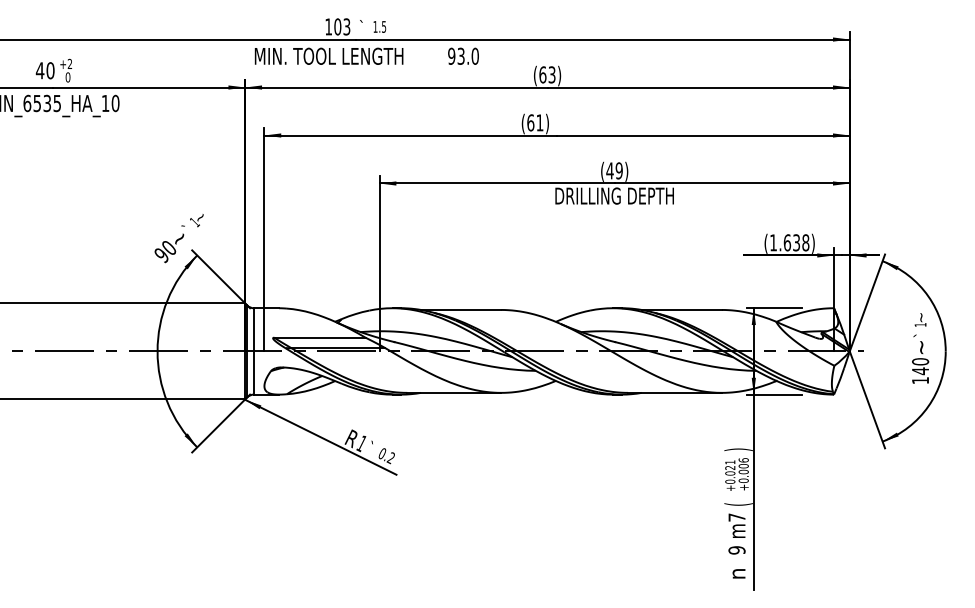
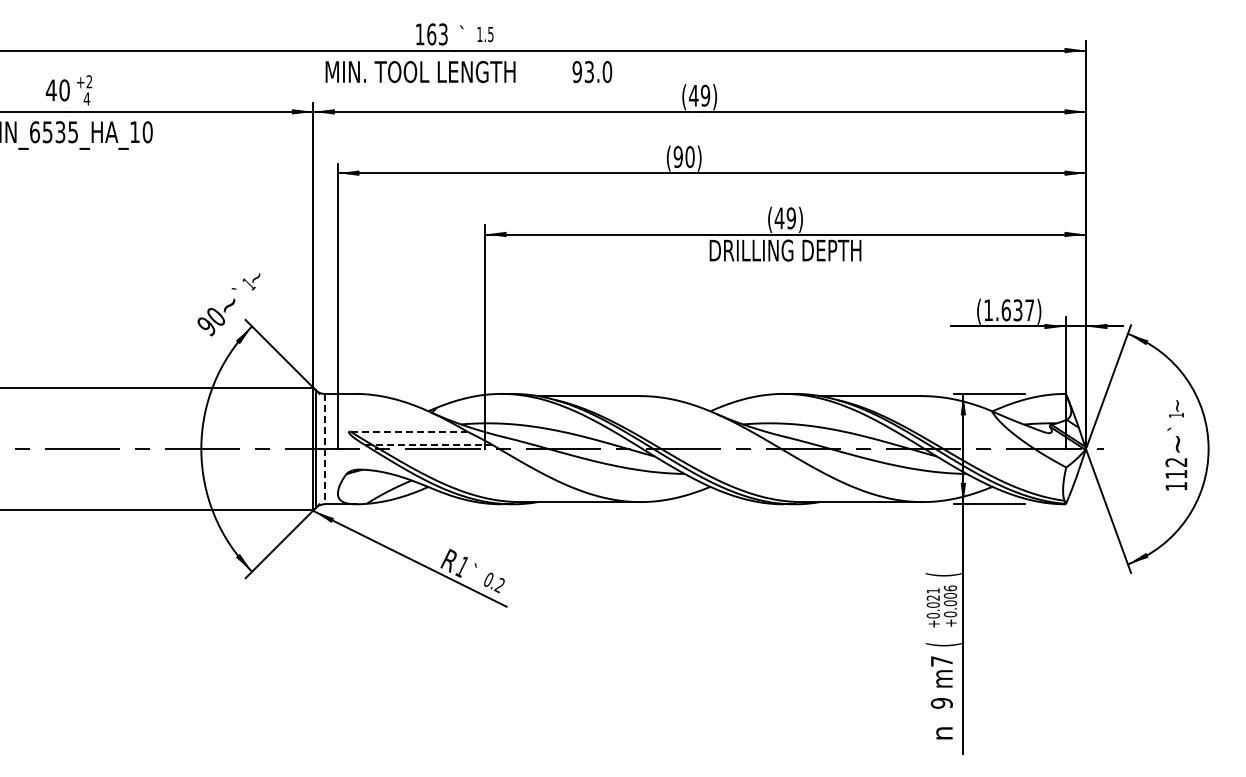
text: (337, 26) -> (431, 34), 103 -> 163
text: (547, 74) -> (699, 95), (63) -> (49)
text: (67, 77) -> (86, 98), 0 -> 4
text: (534, 123) -> (683, 157), (61) -> (90)
text: (805, 242) -> (1029, 310), (1.638) -> (1.637)
line: (320, 337) -> (409, 431), solid -> dashed
line: (338, 347) -> (432, 444), solid -> dashed
line: (253, 351) -> (324, 449), solid -> dashed
text: (920, 366) -> (1176, 468), 140 -> 112
text: (738, 449) -> (943, 574), ) -> (

